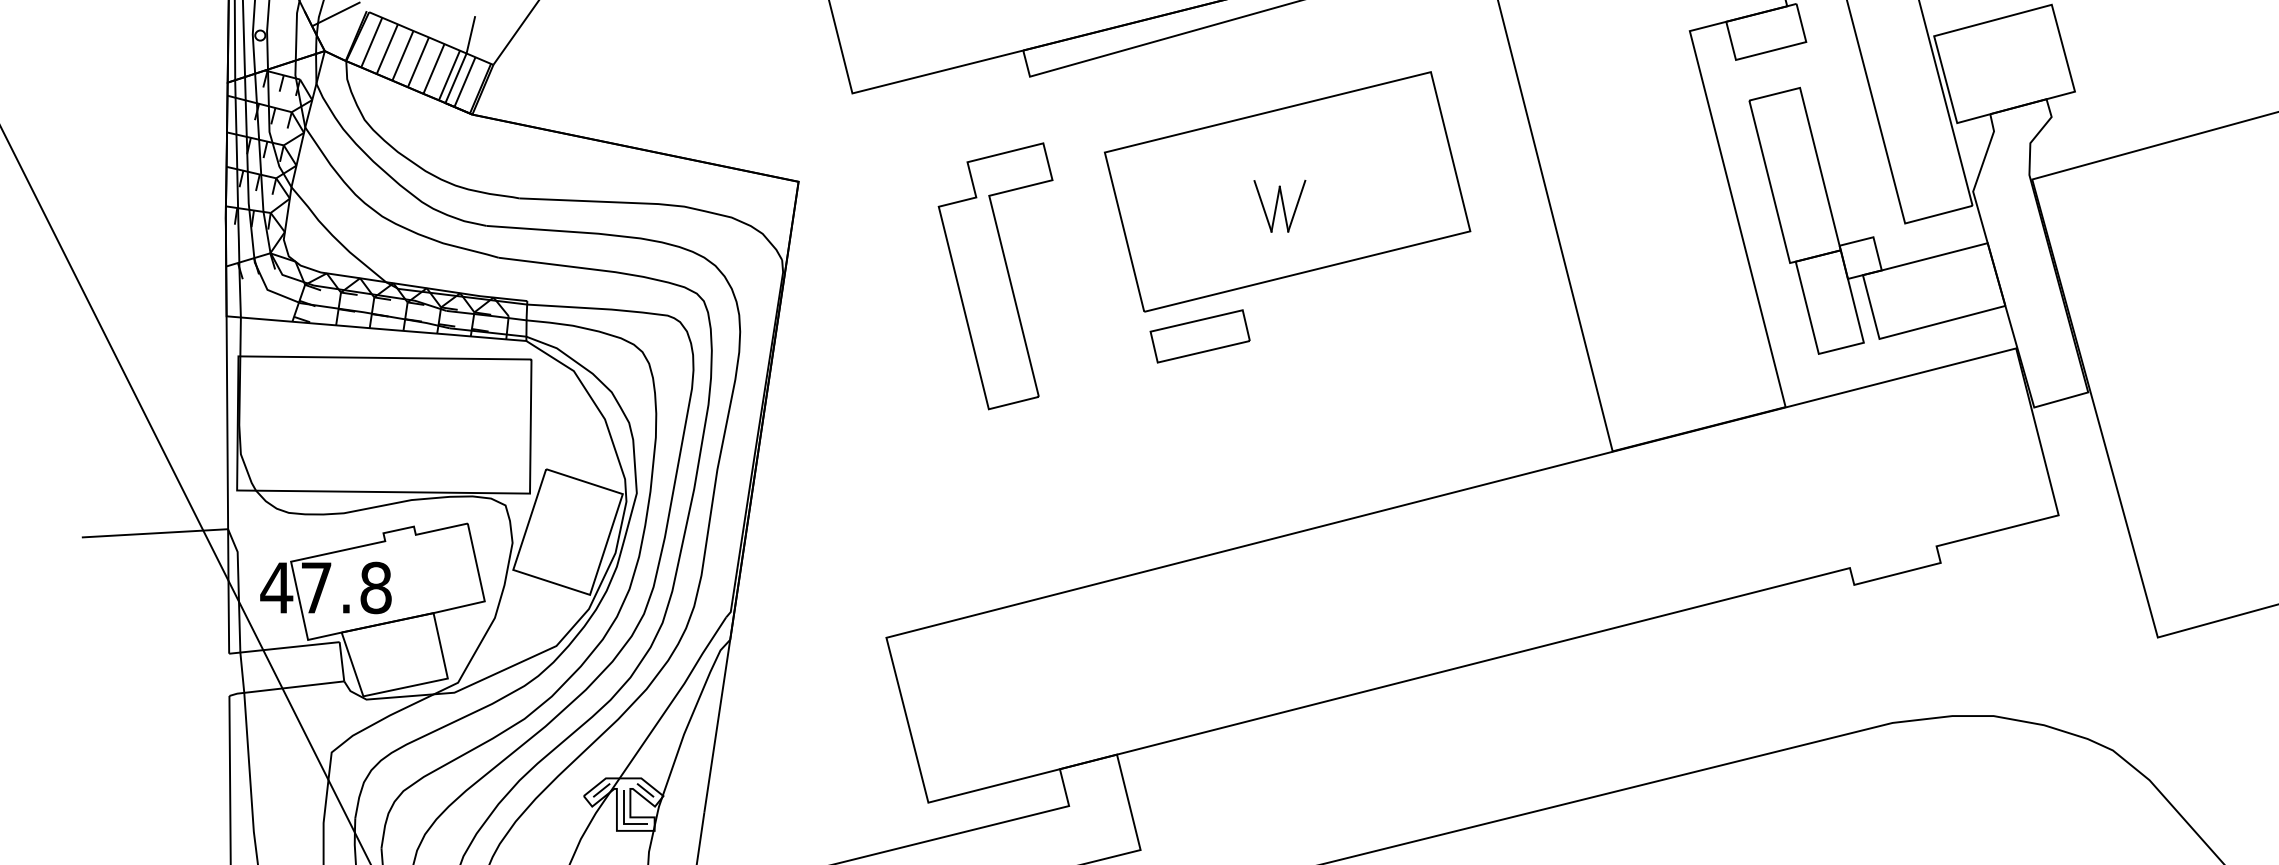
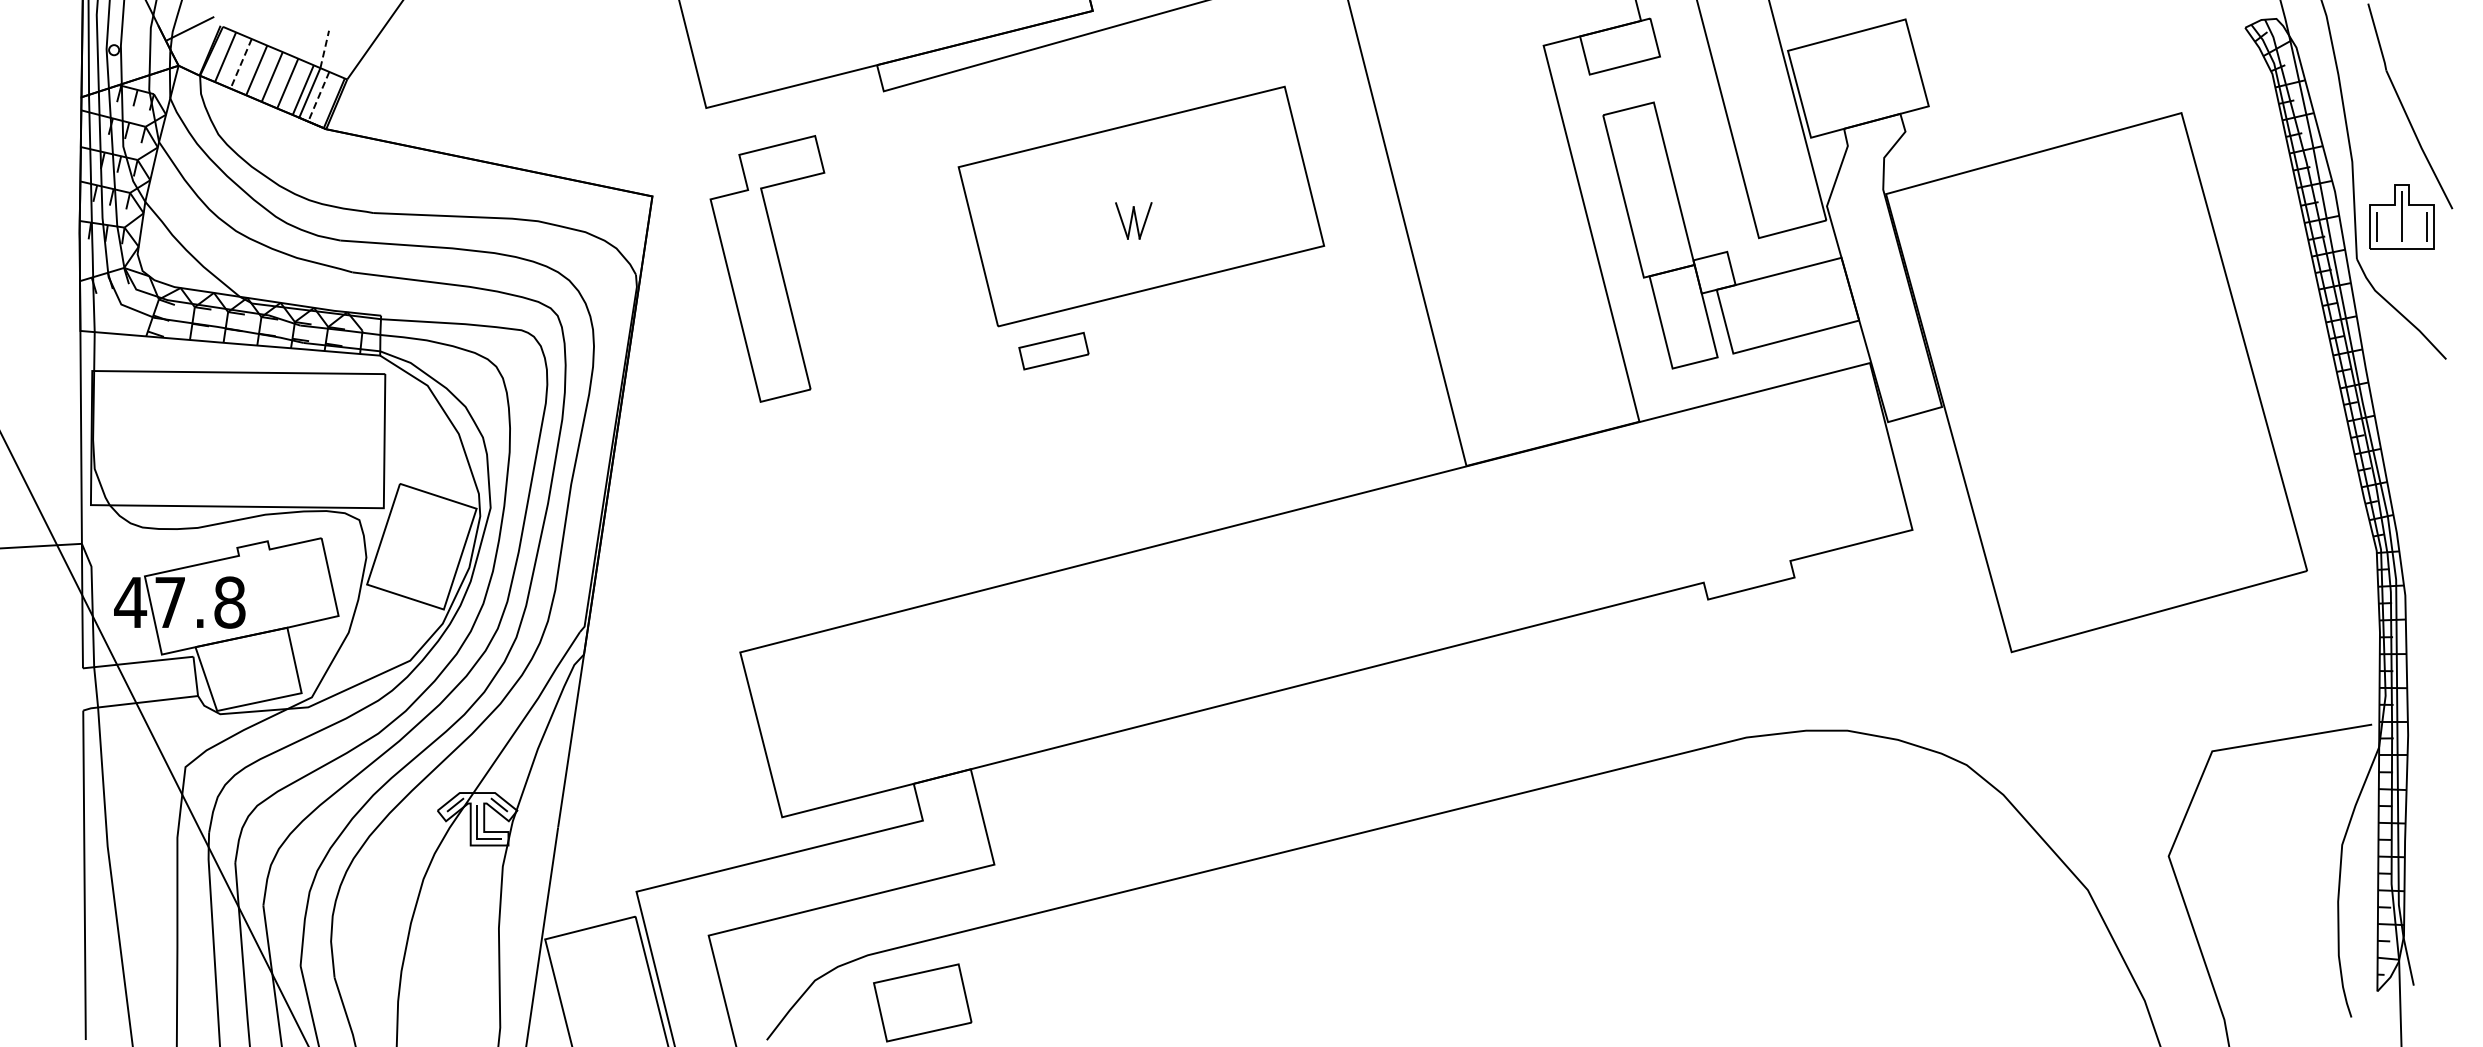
line: (470, 33) -> (324, 48), solid -> dashed
line: (387, 48) -> (241, 63), solid -> dashed
line: (464, 81) -> (318, 96), solid -> dashed
part: (1279, 205) -> (1133, 220), size x0.7
part: (995, 275) -> (767, 268), moved
part: (1199, 336) -> (1053, 351), size x0.7

